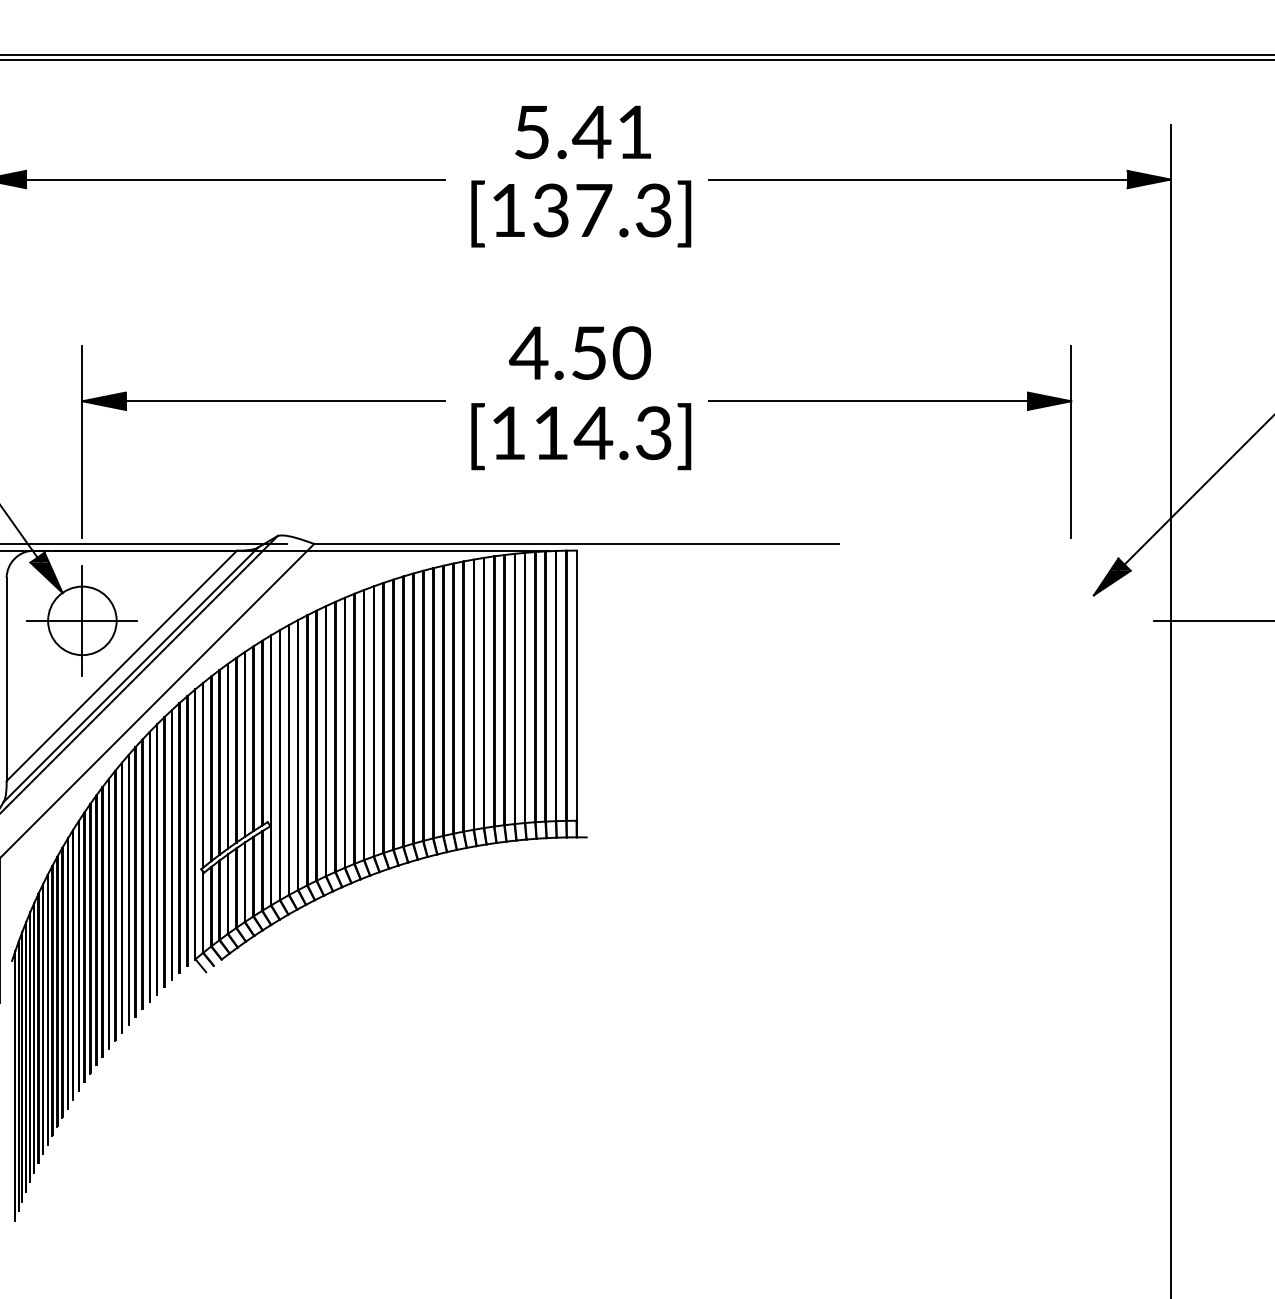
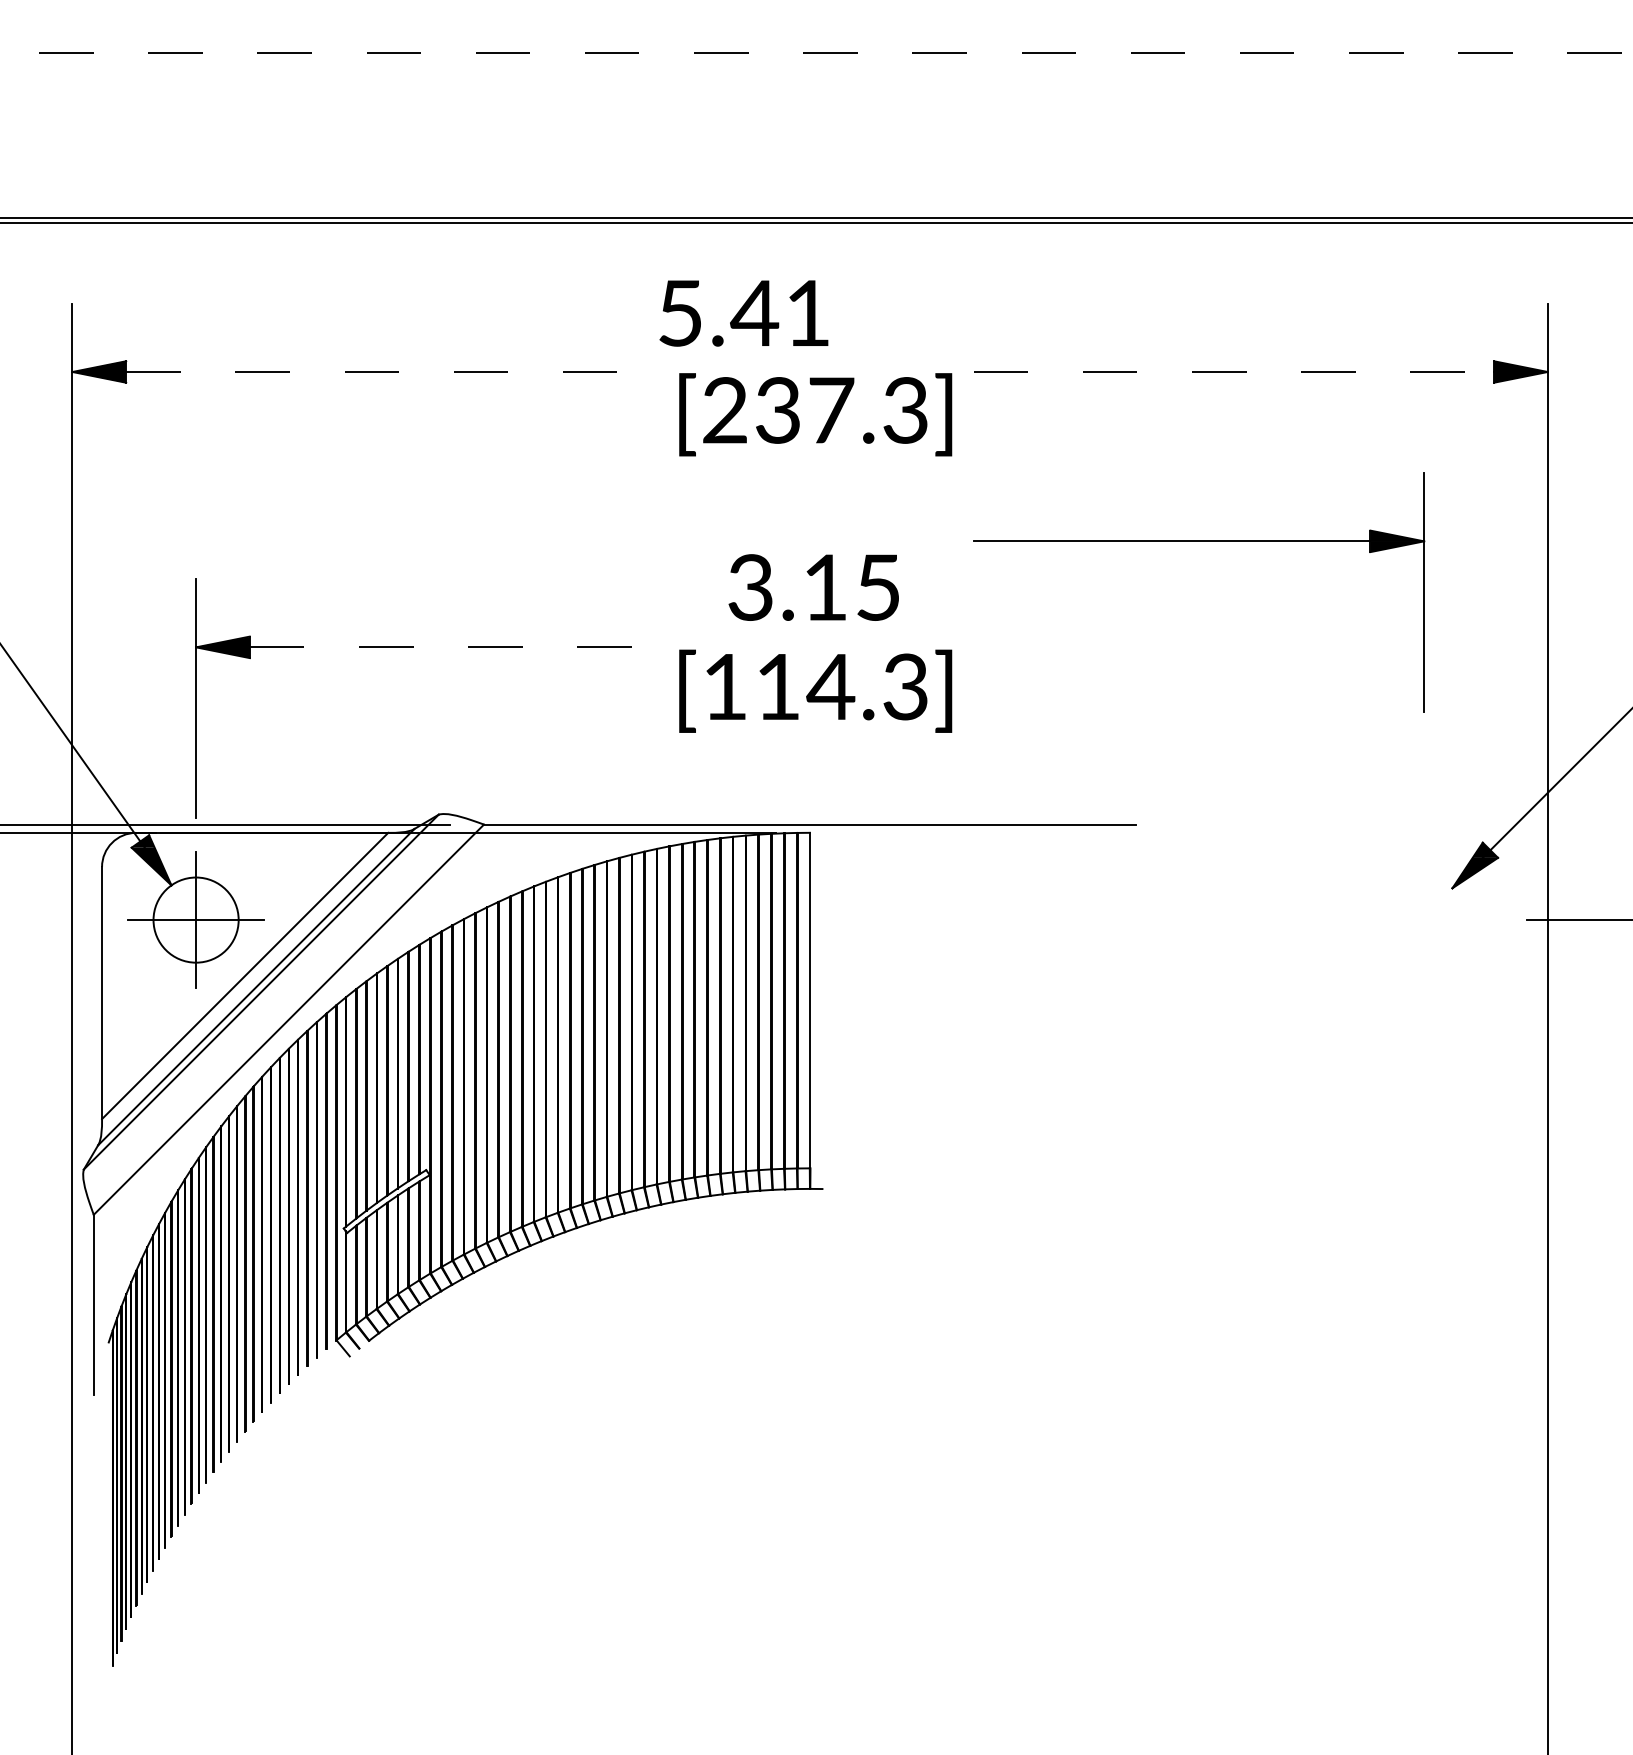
text: (582, 132) -> (743, 313), moved
line: (235, 179) -> (386, 372), solid -> dashed
line: (918, 179) -> (1234, 372), solid -> dashed
text: (507, 210) -> (724, 410), [137.3] -> [237.3]
text: (579, 353) -> (813, 587), 4.50 -> 3.15
line: (285, 401) -> (448, 647), solid -> dashed
part: (890, 401) -> (1199, 541), moved

